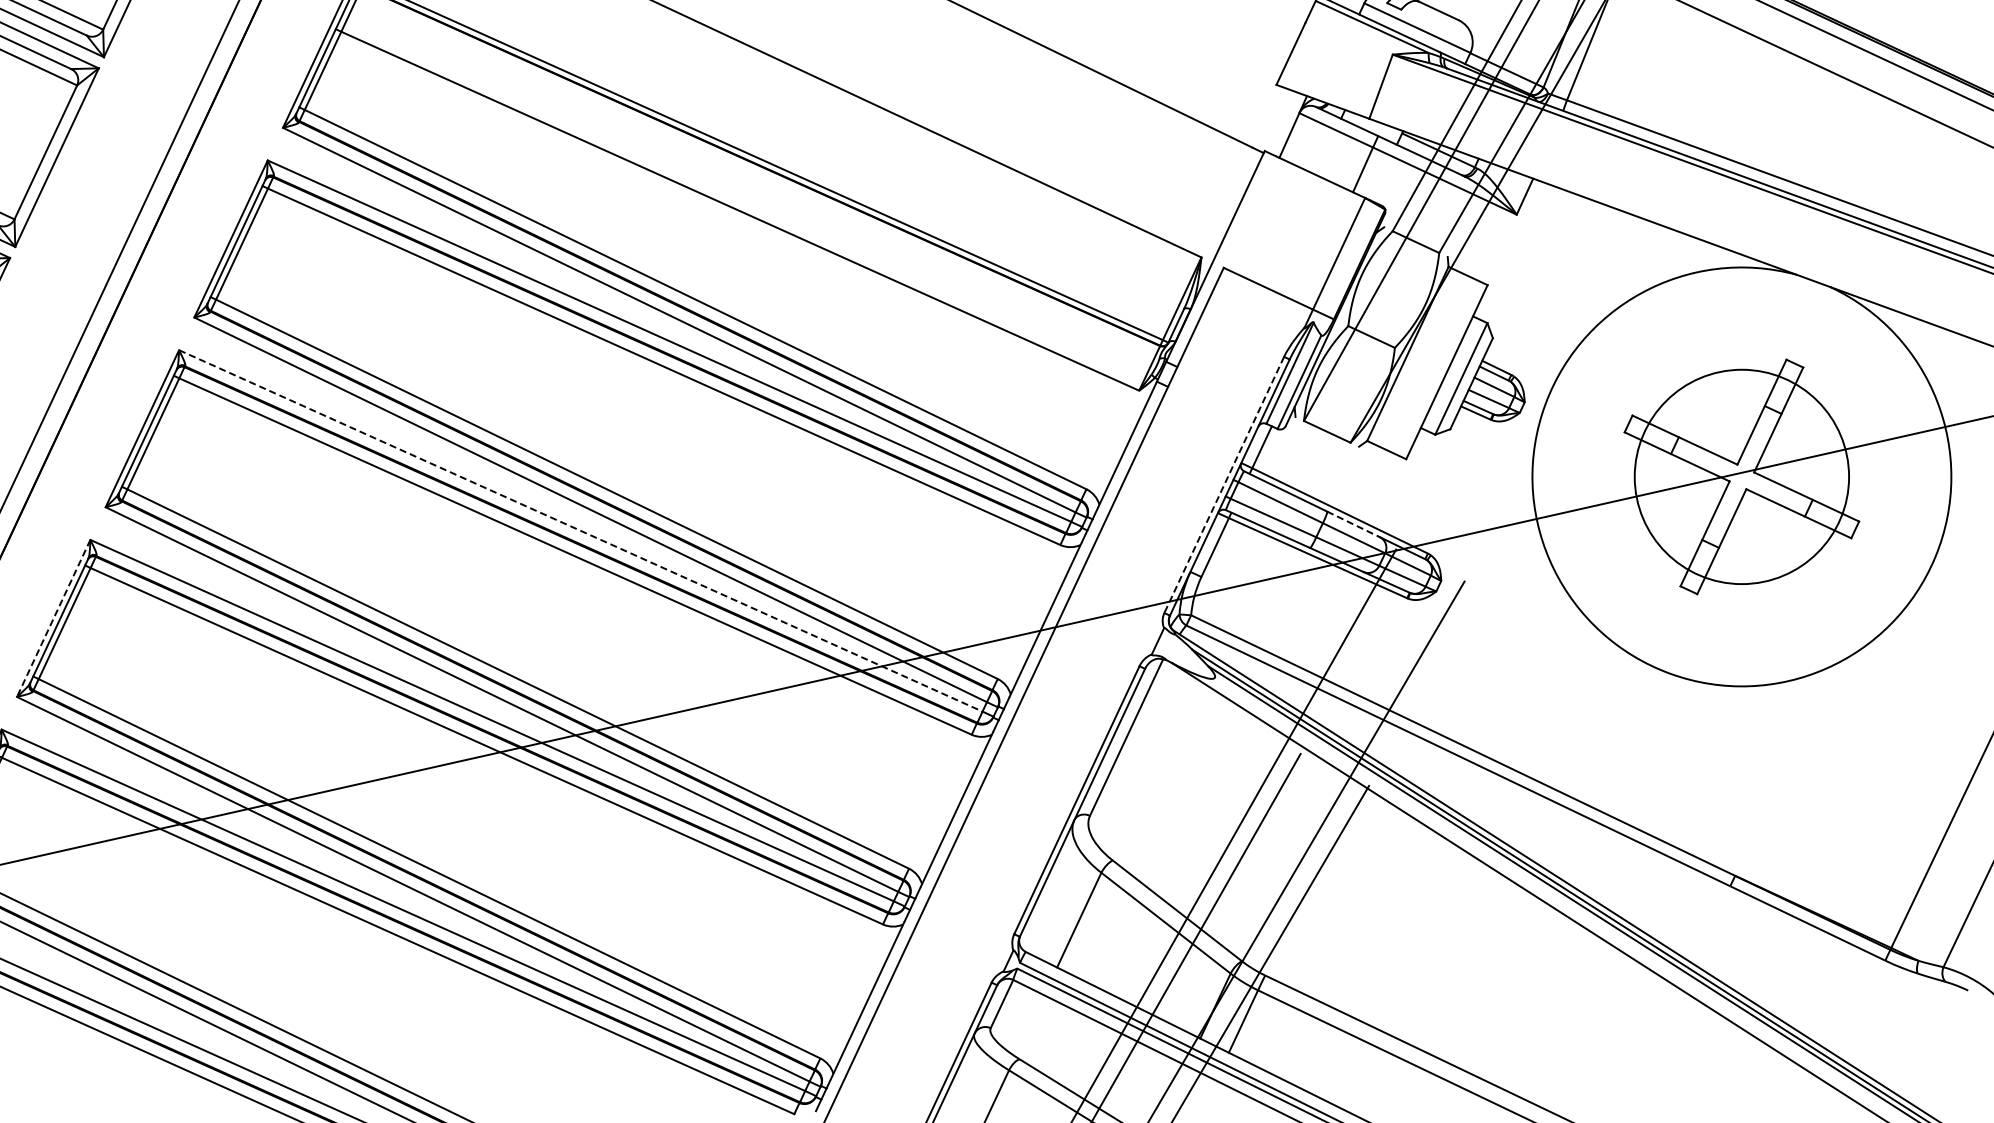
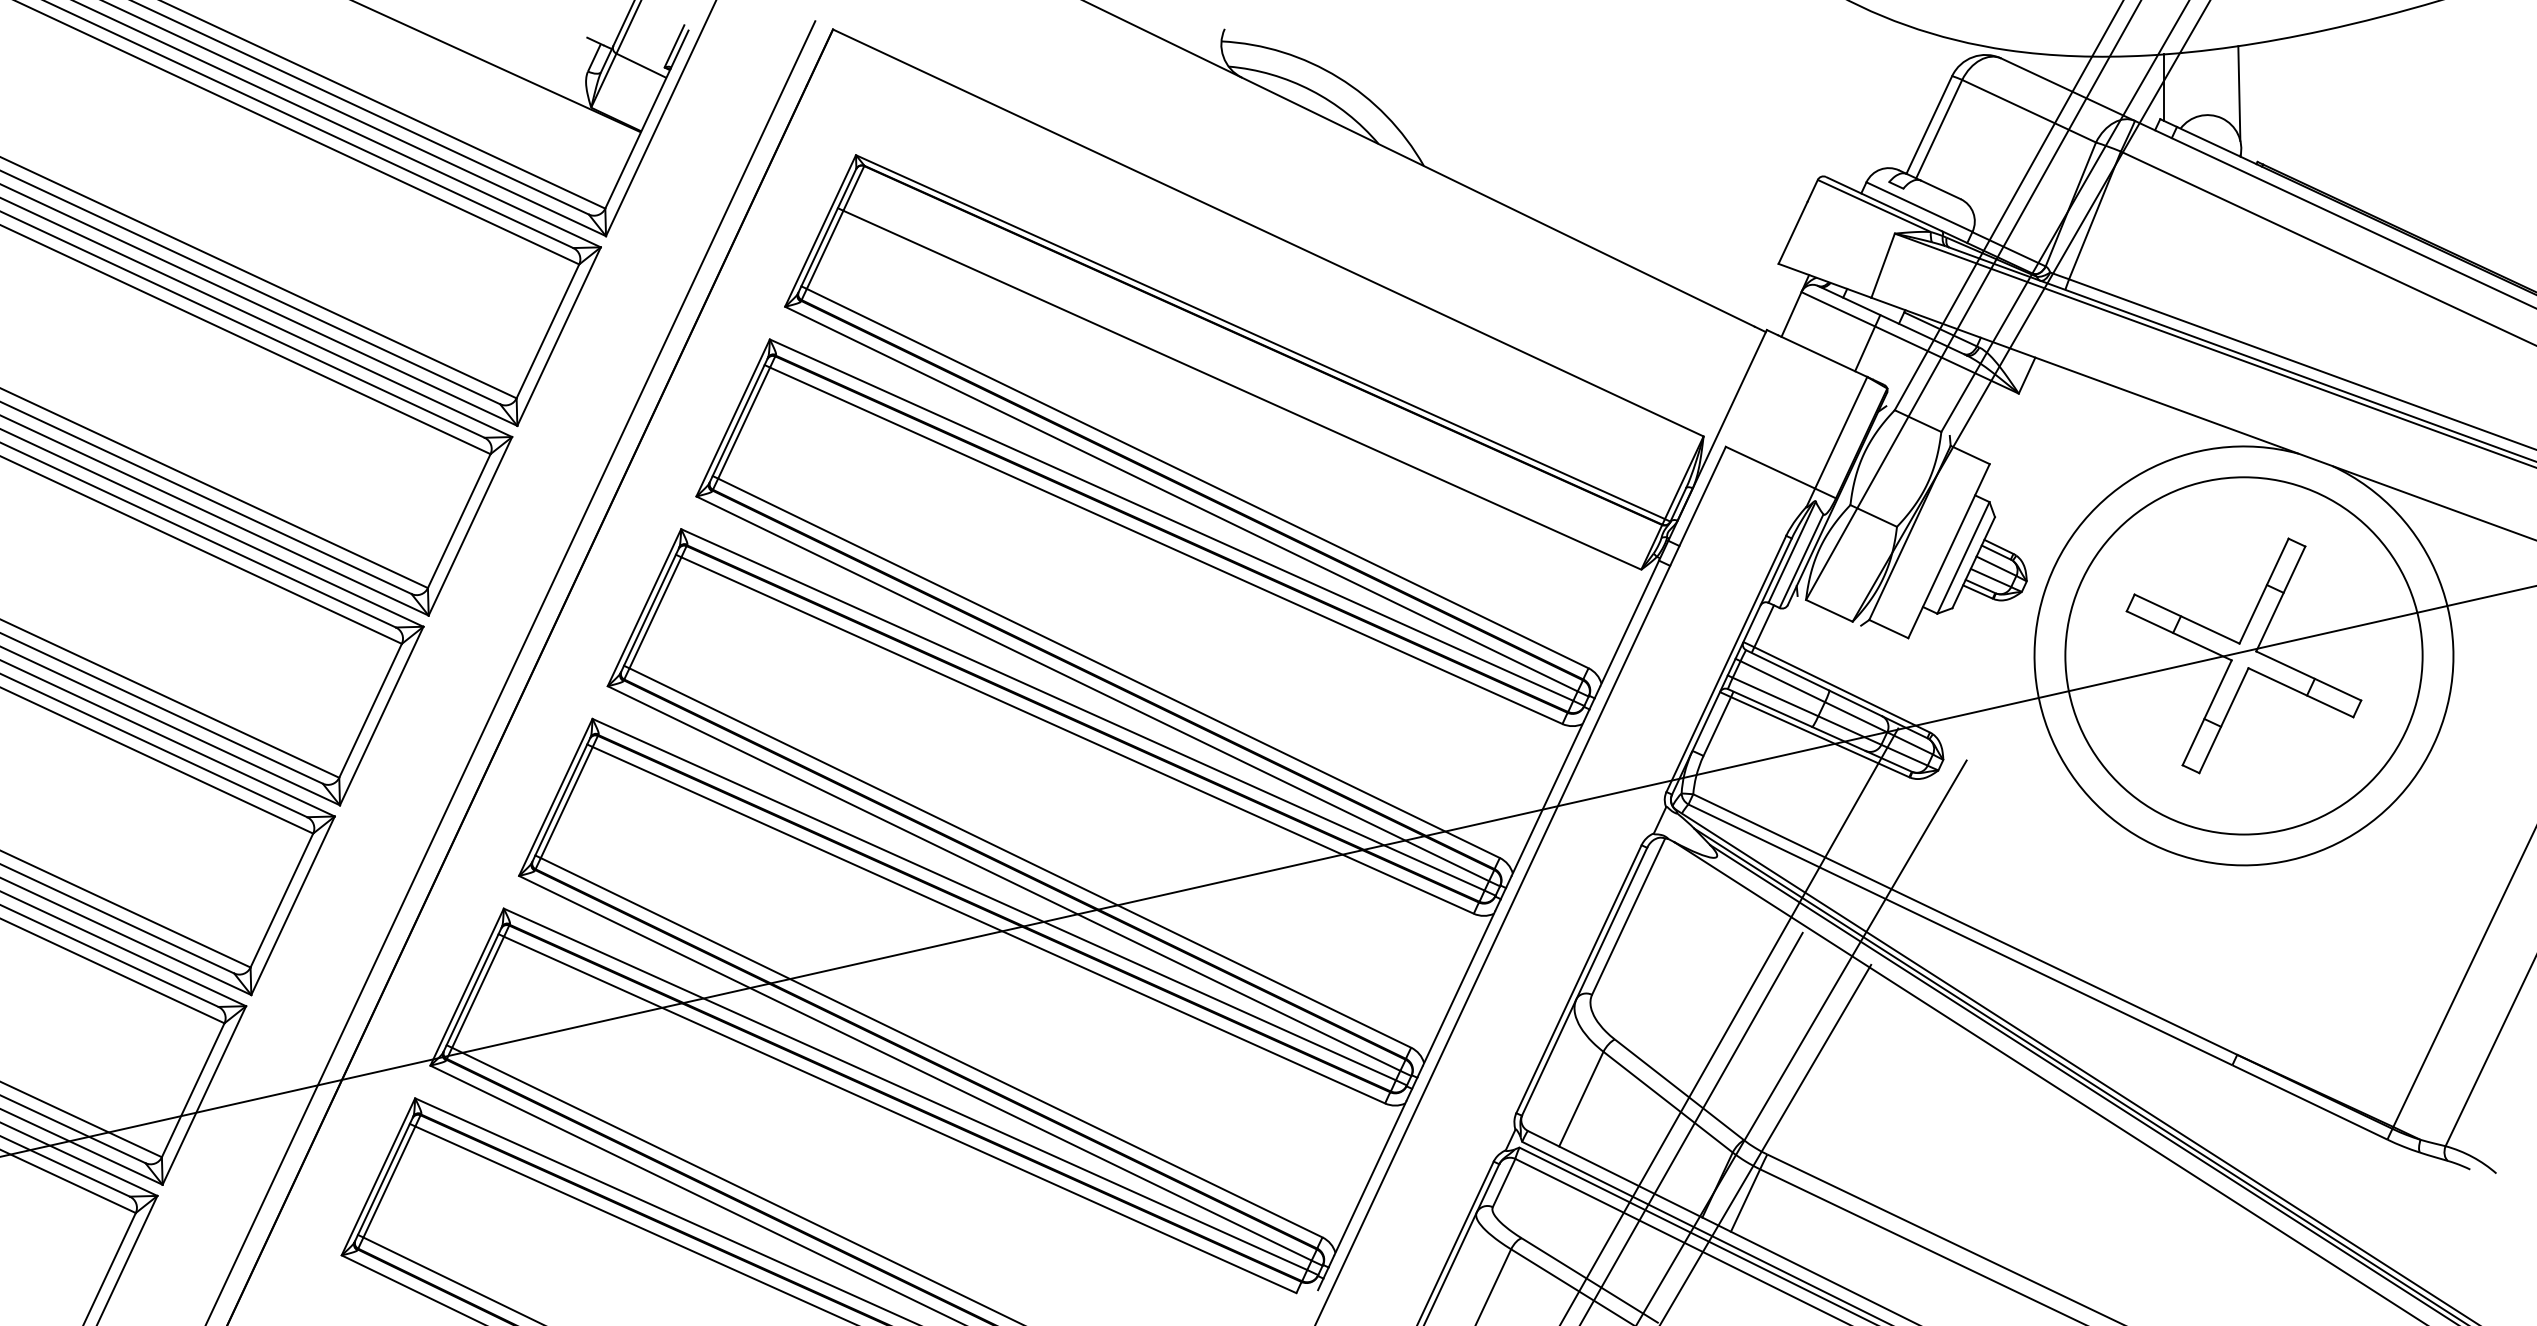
circle: (1741, 476) -> (2243, 655), size x1.67
line: (1224, 485) -> (1726, 664), dashed -> solid
line: (1354, 524) -> (1856, 703), dashed -> solid
line: (581, 531) -> (1083, 710), dashed -> solid
line: (53, 618) -> (555, 797), dashed -> solid

